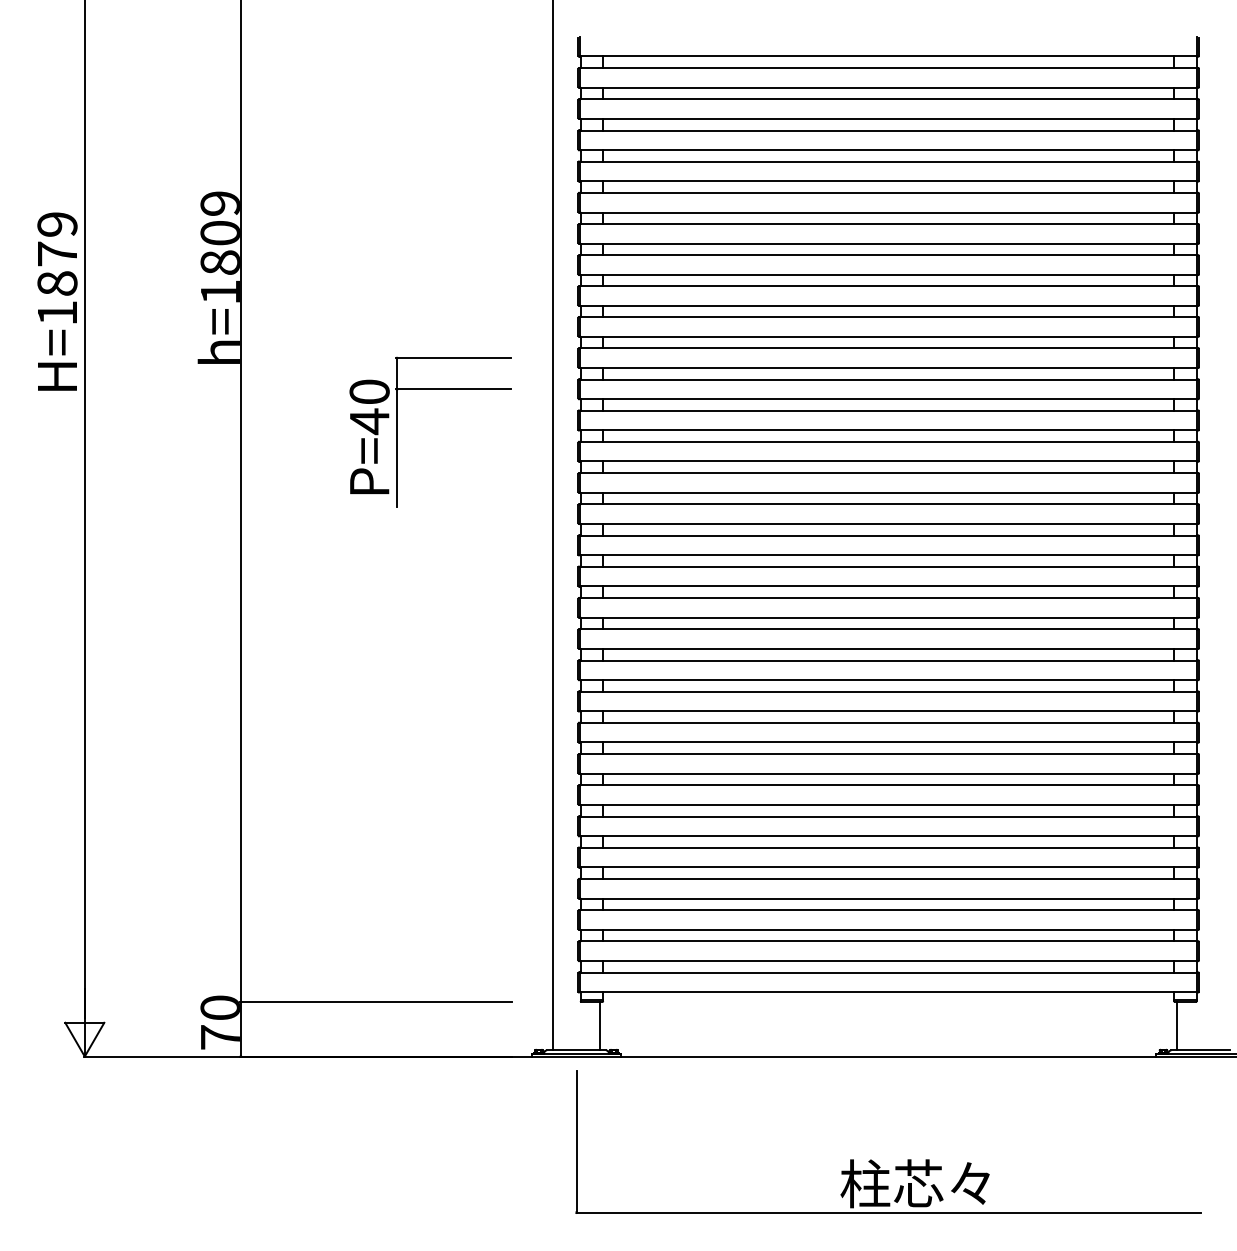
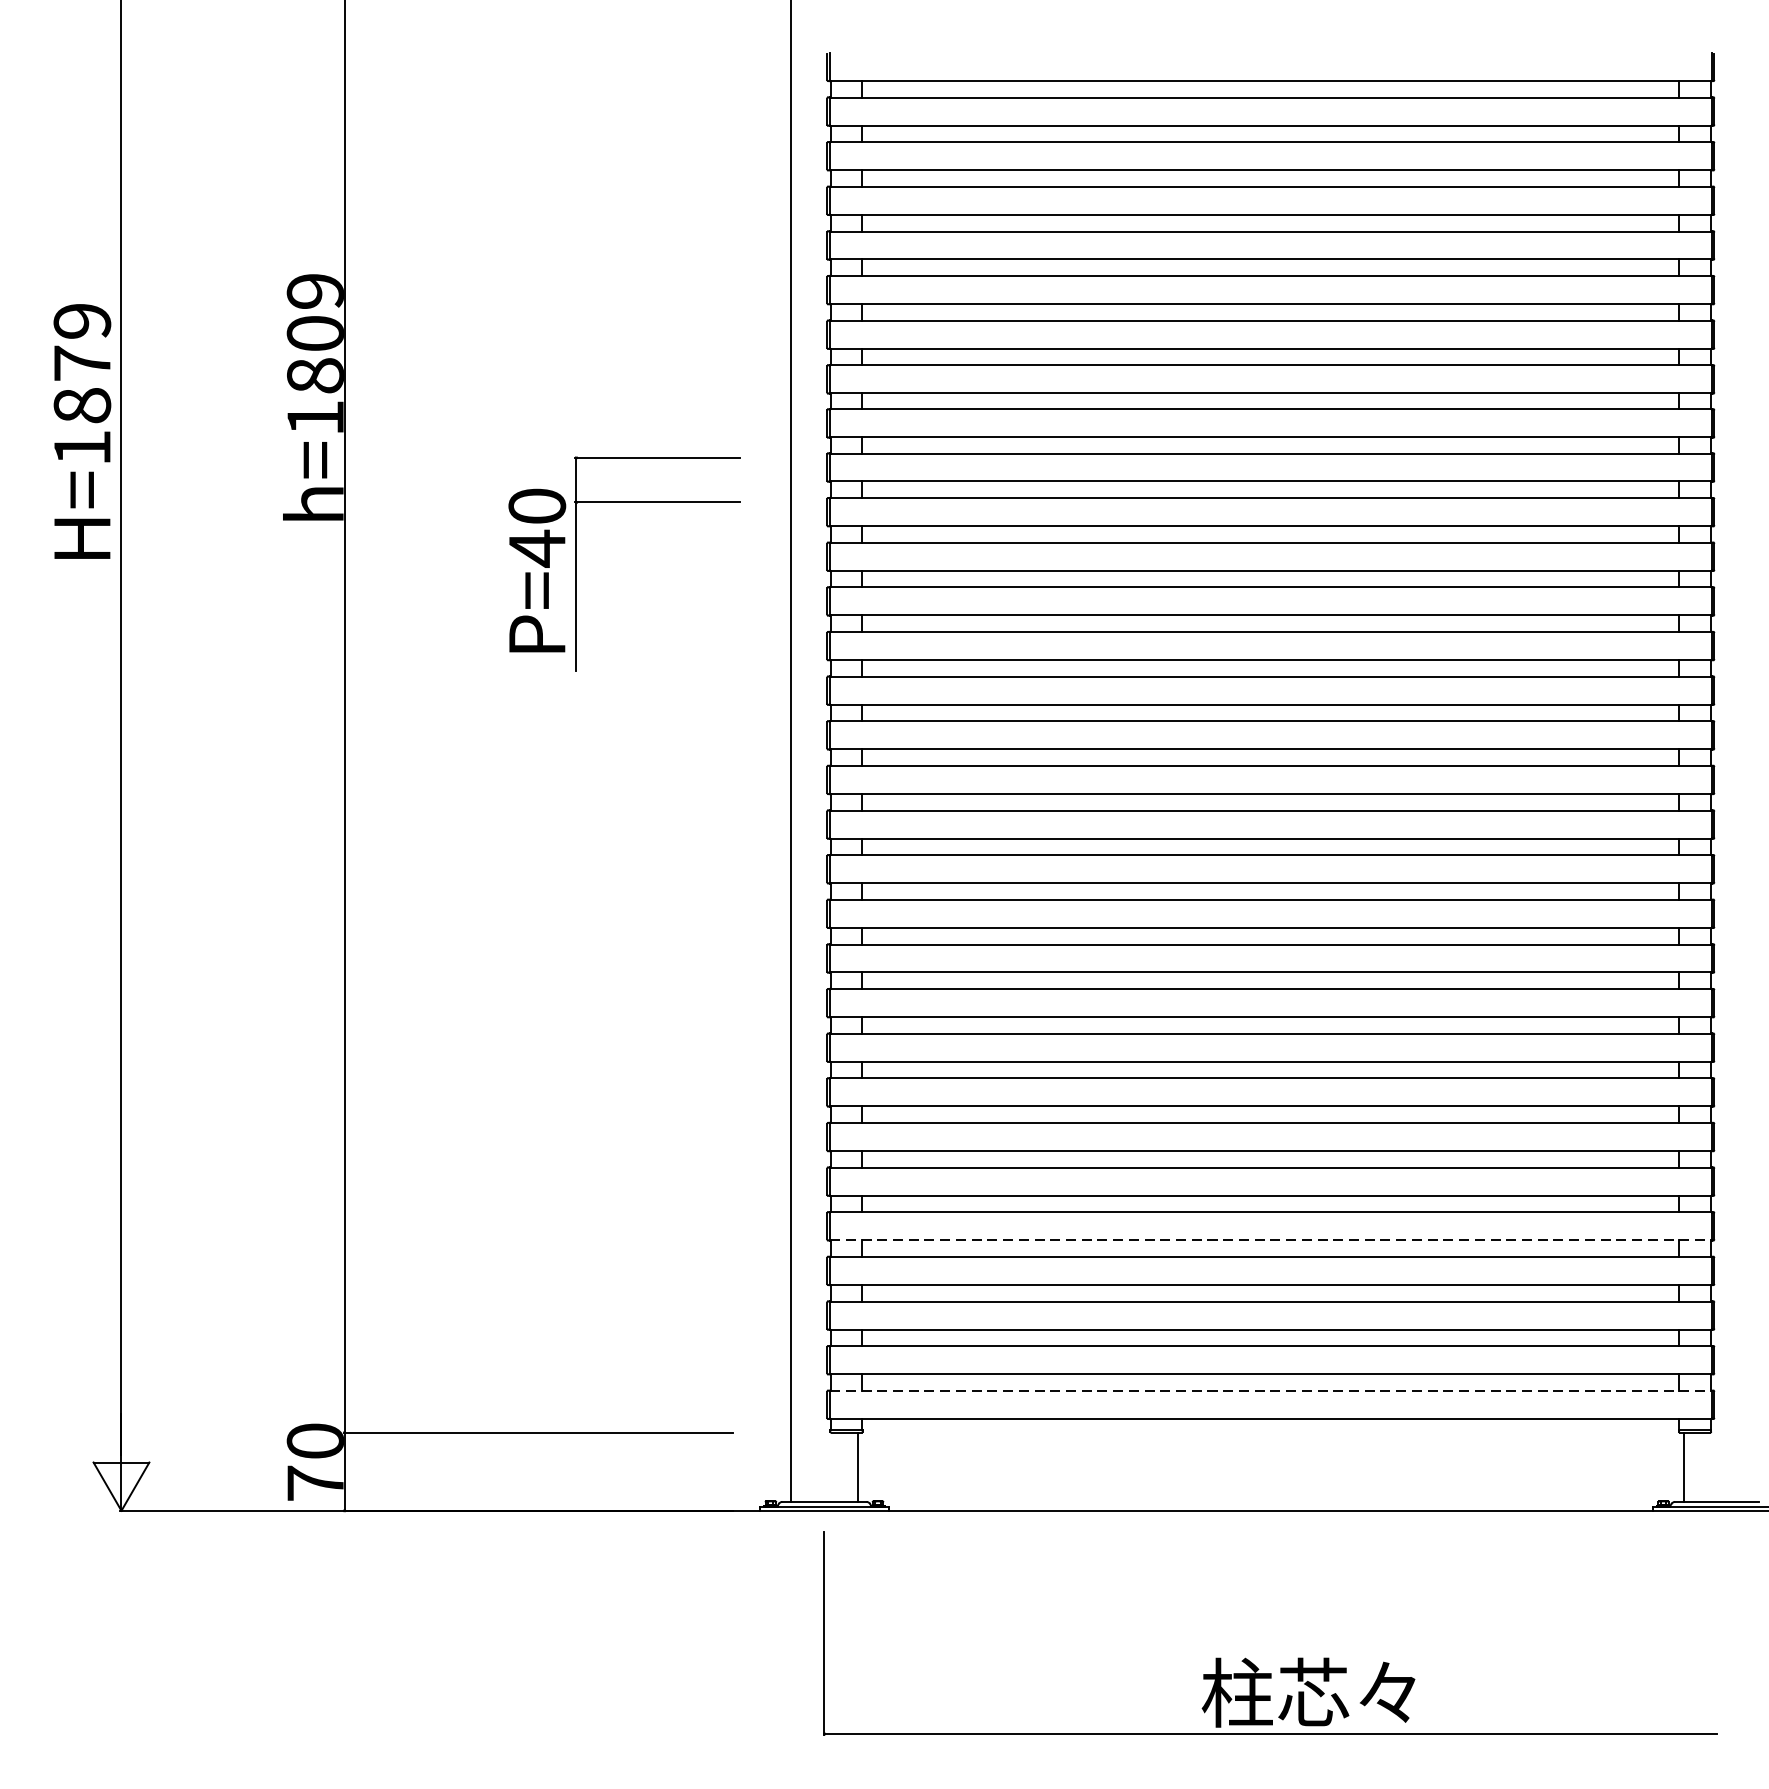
part: (397, 431) -> (577, 562), moved
line: (889, 867) -> (1271, 1240), solid -> dashed
line: (889, 972) -> (1271, 1390), solid -> dashed

